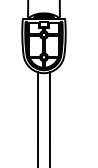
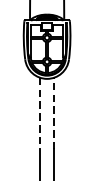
line: (50, 105) -> (54, 113), solid -> dashed
line: (37, 106) -> (40, 114), solid -> dashed

